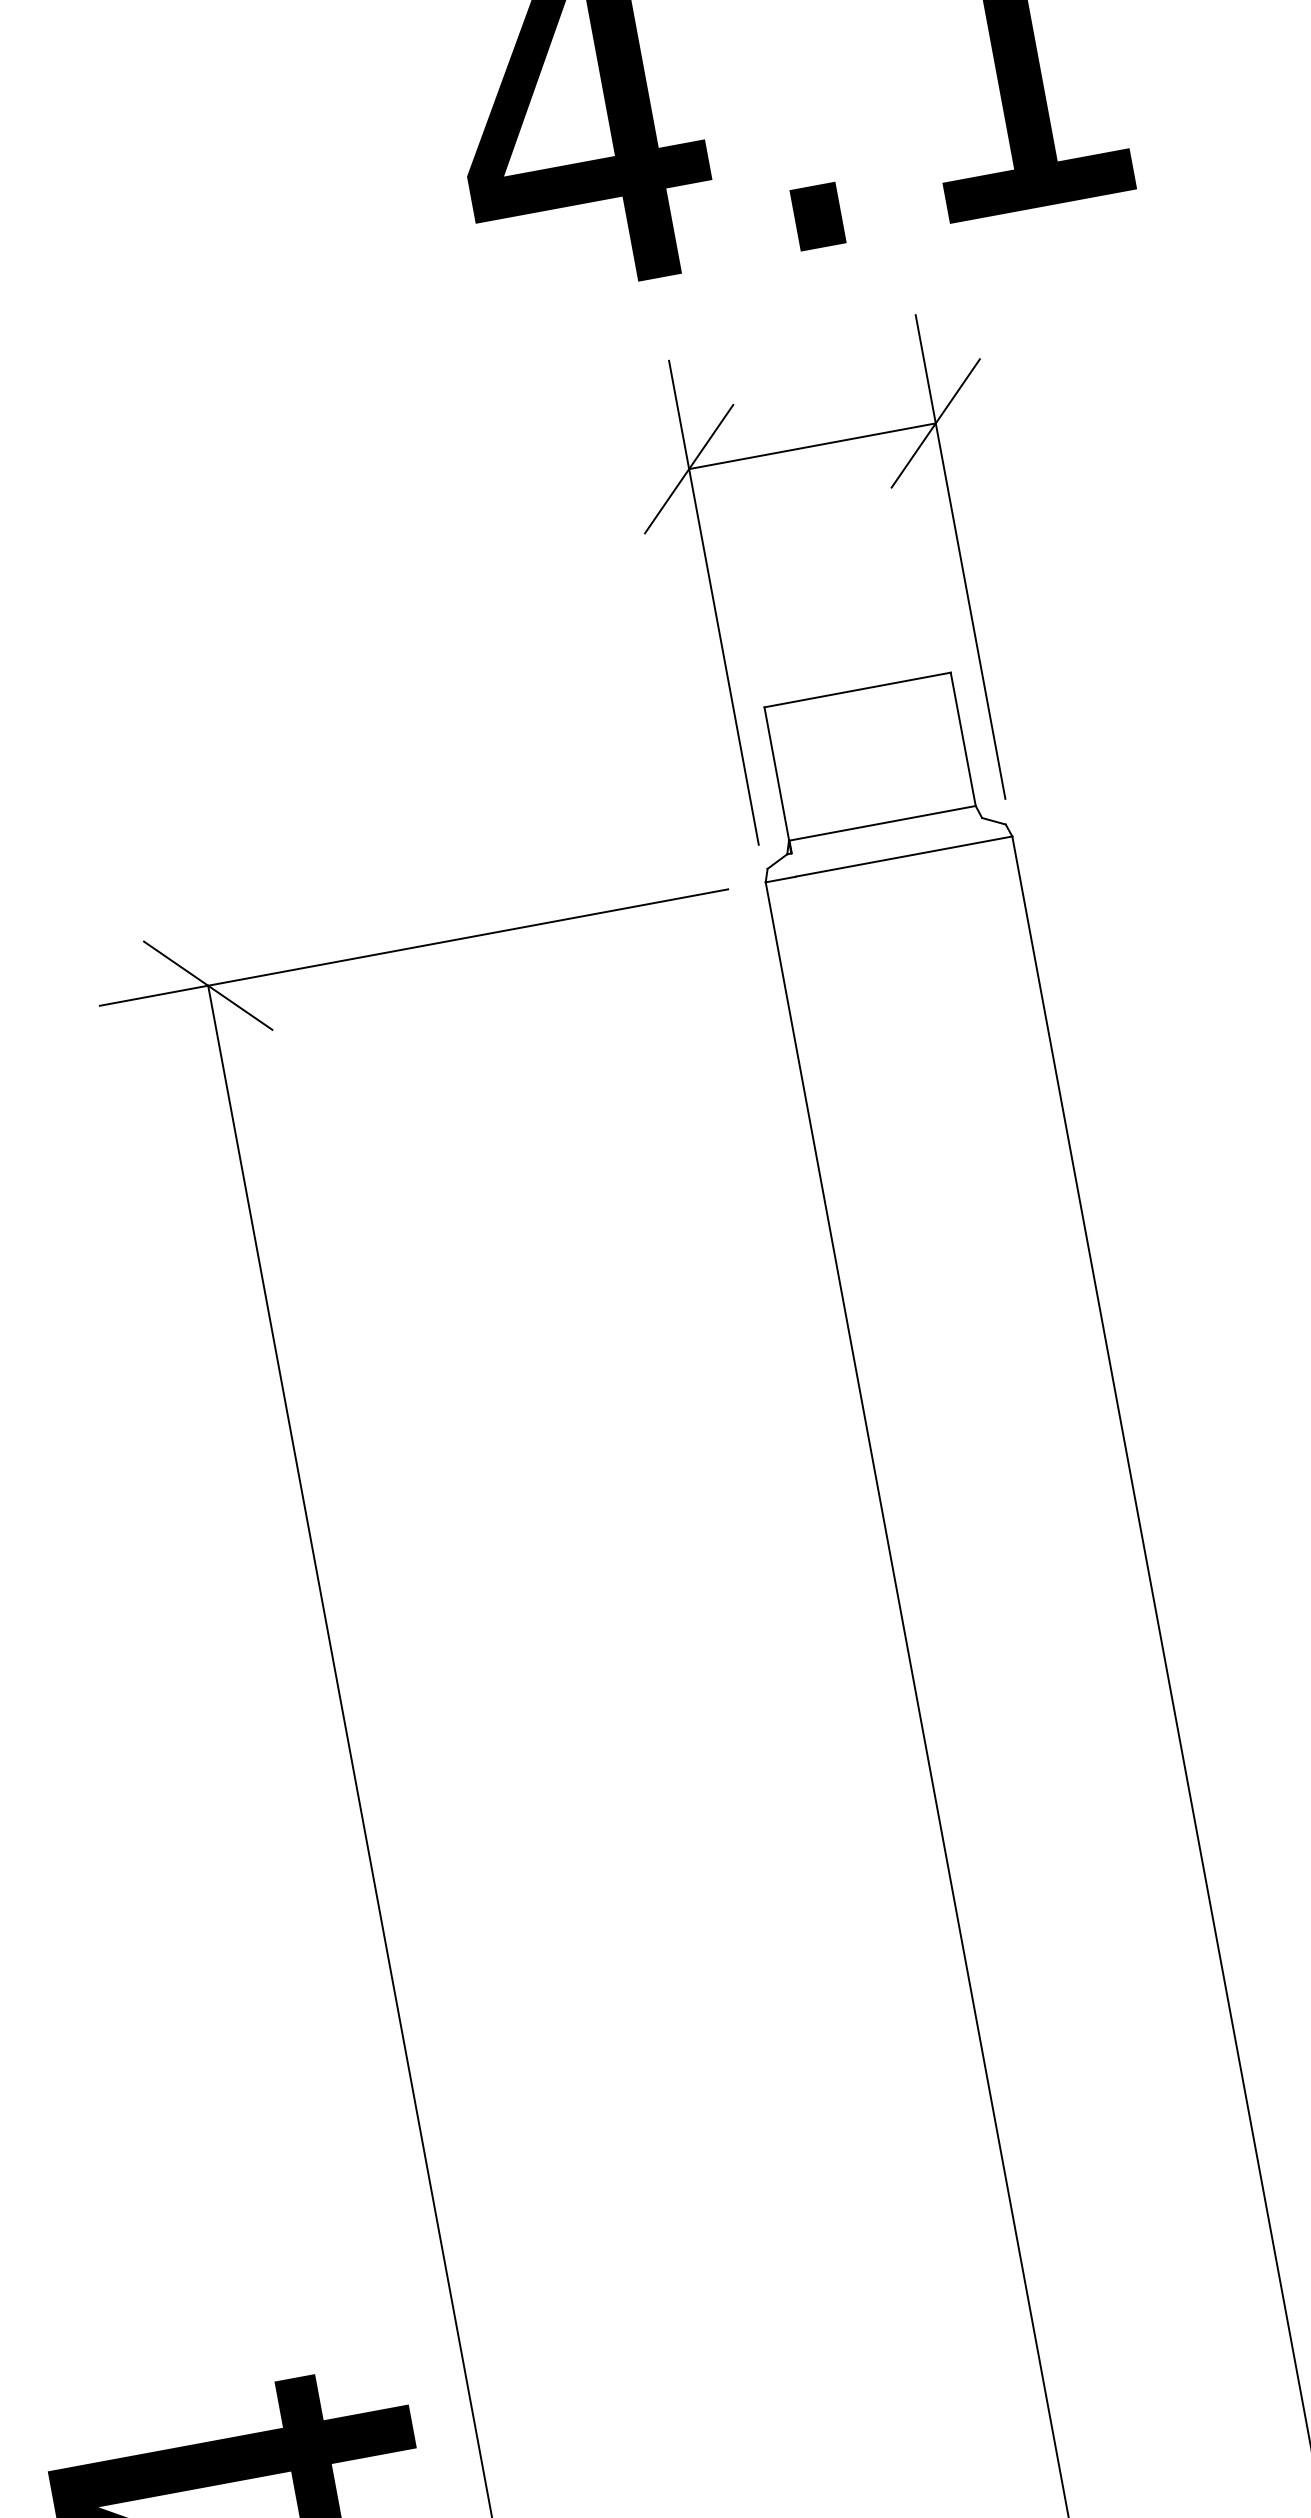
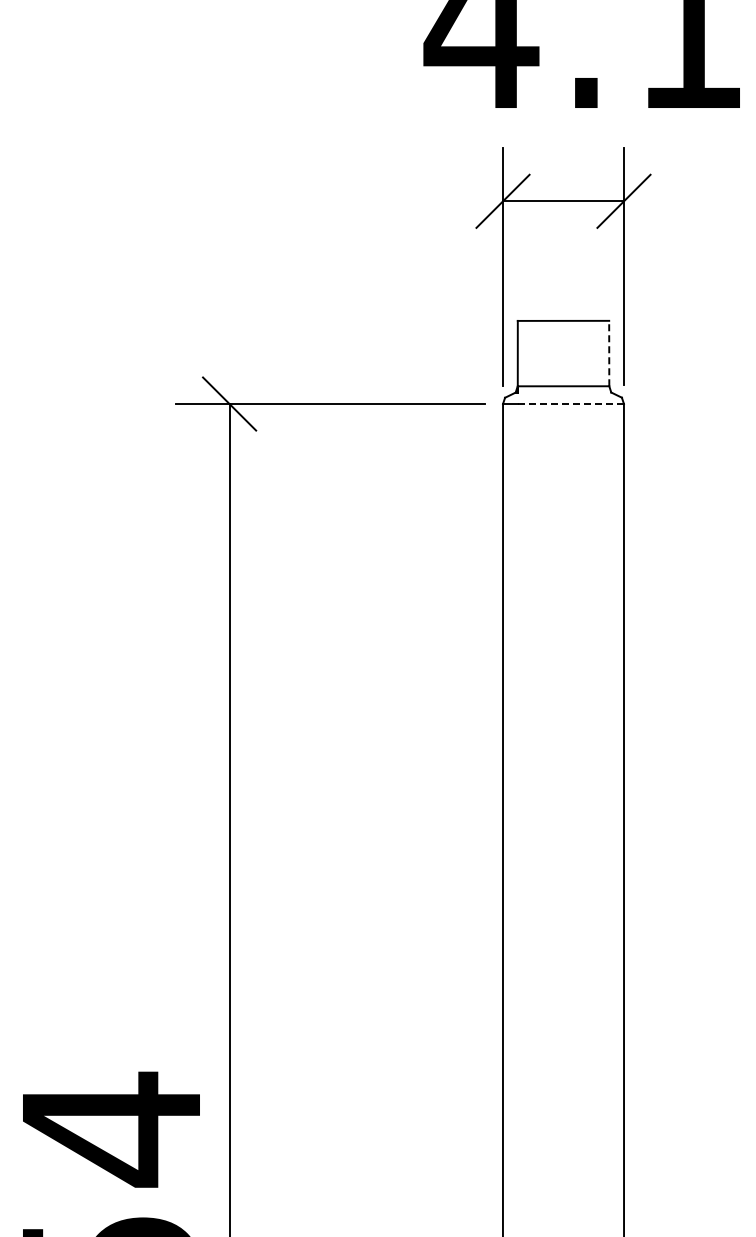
line: (963, 739) -> (609, 353), solid -> dashed
line: (903, 855) -> (570, 403), solid -> dashed

